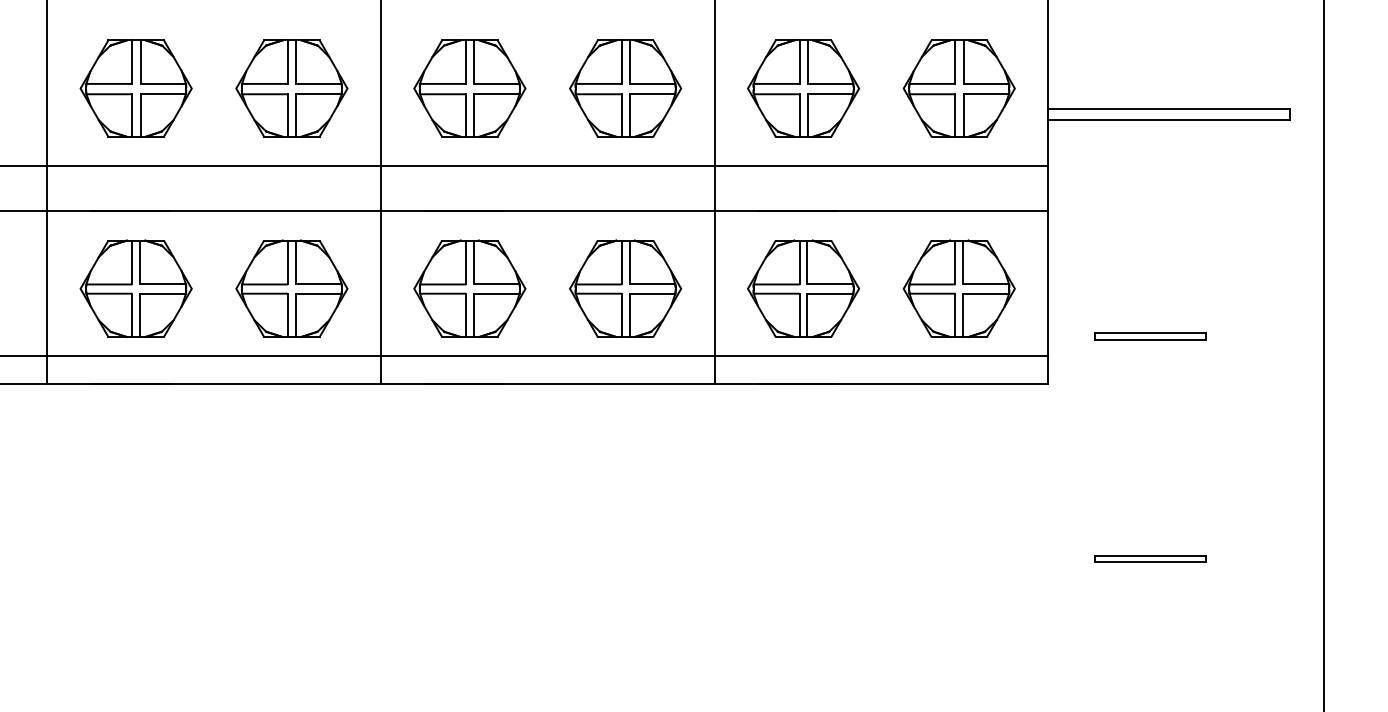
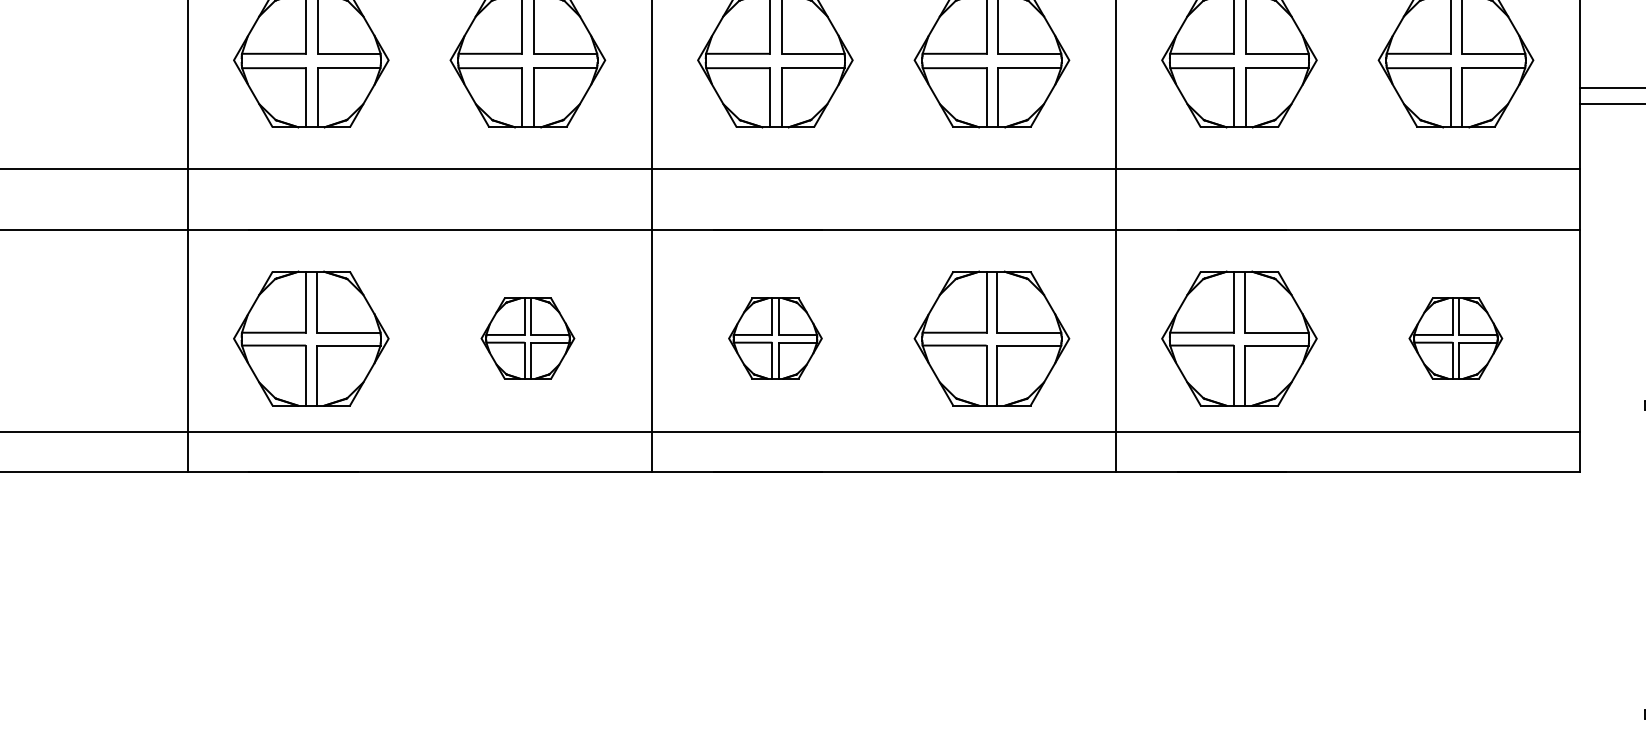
part: (291, 288) -> (527, 338), size x0.6
part: (469, 288) -> (774, 338), size x0.6
part: (958, 288) -> (1454, 338), size x0.6

